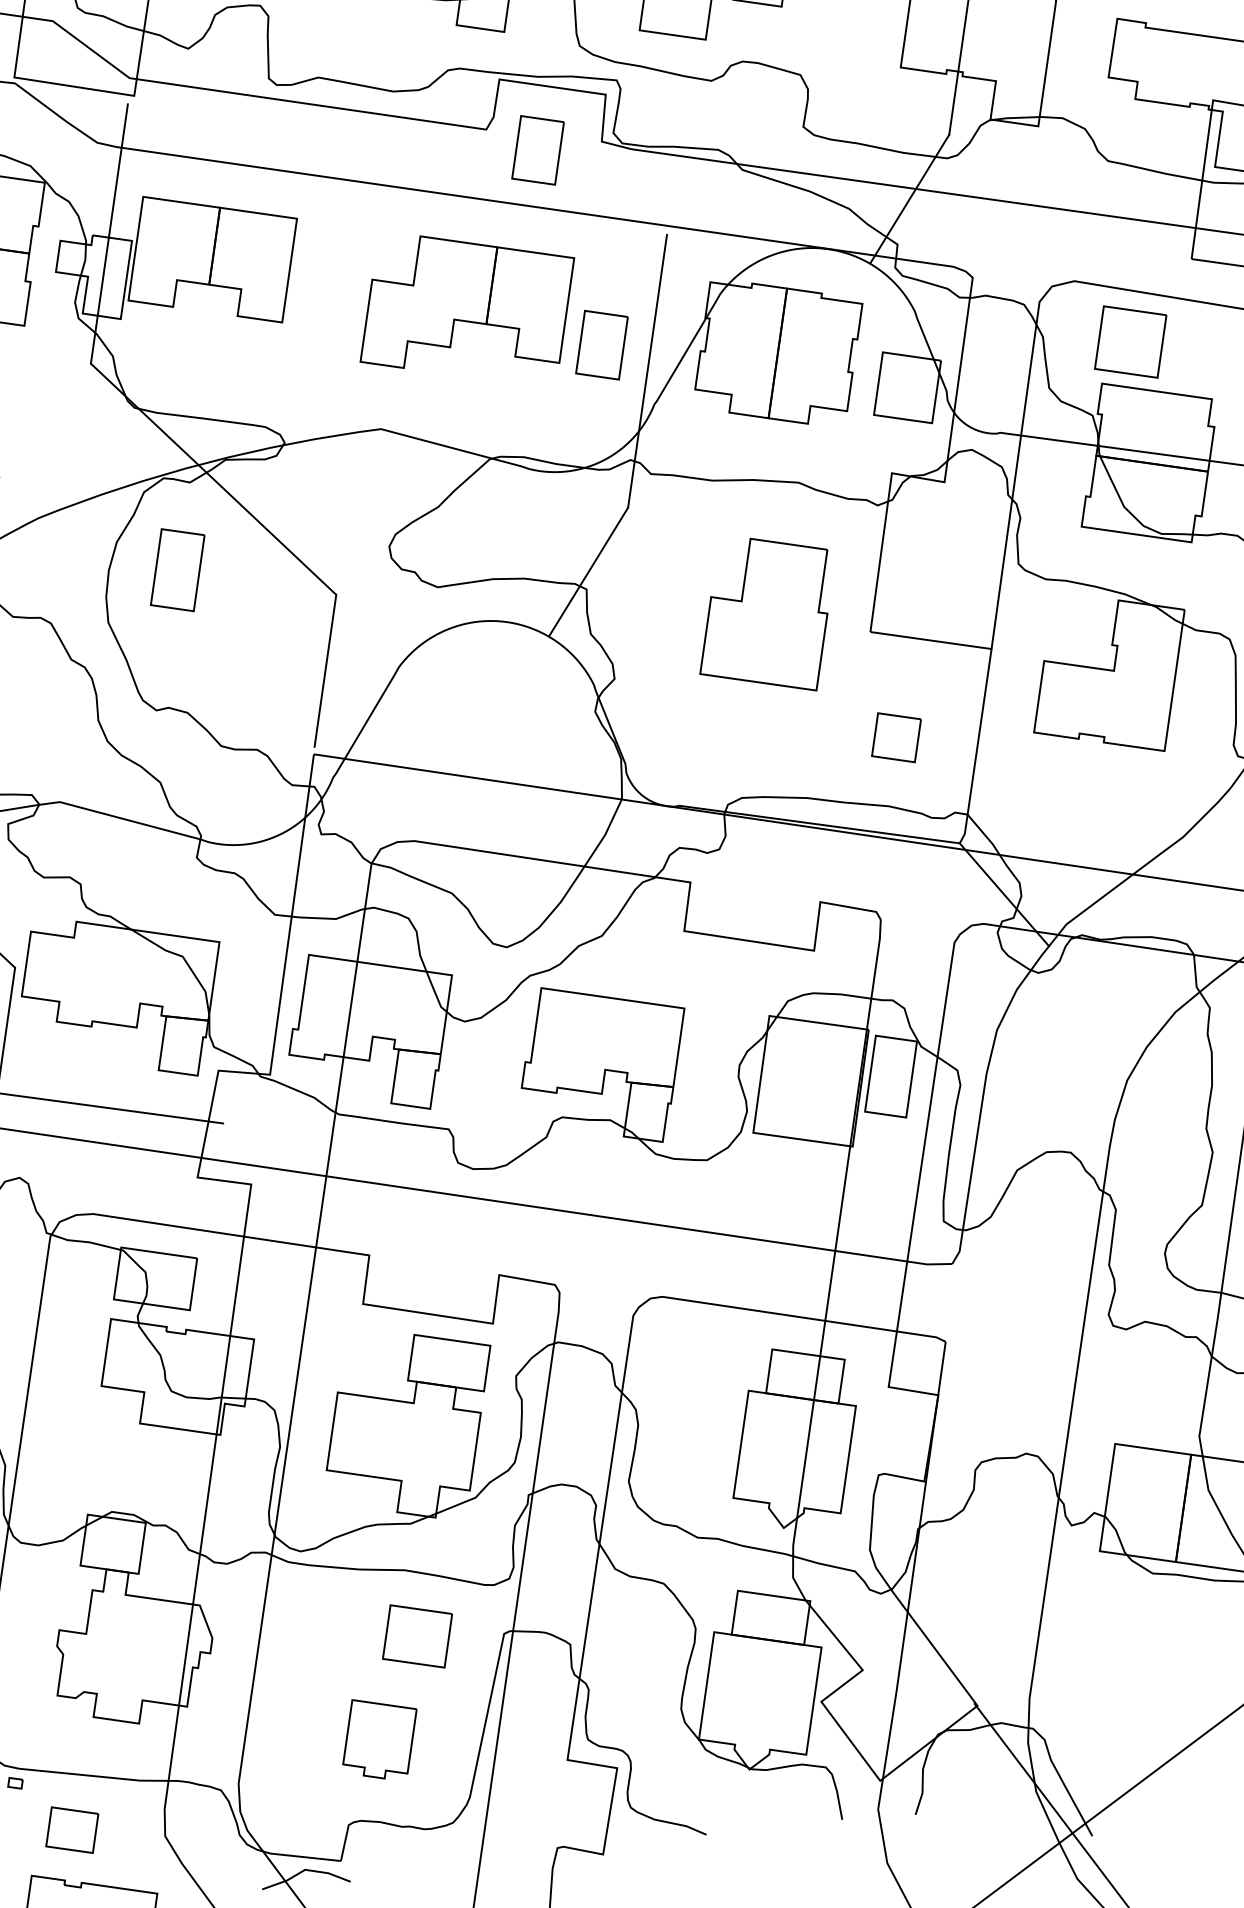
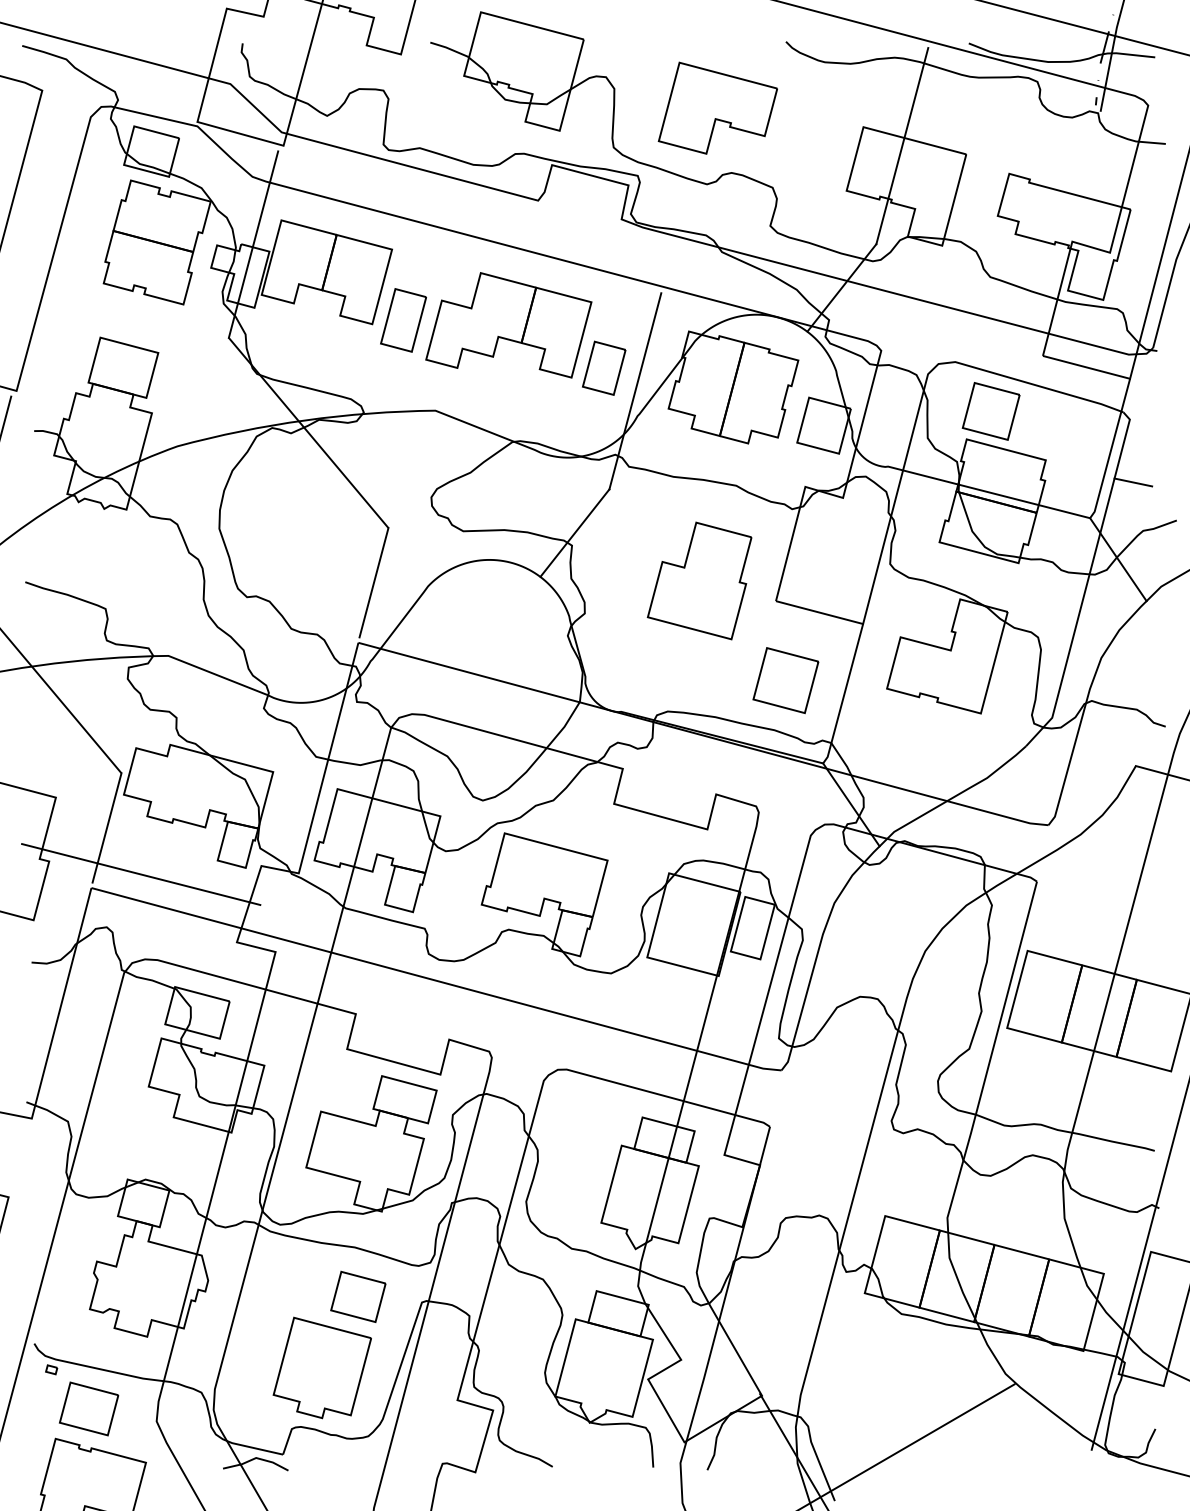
part: (538, 149) -> (574, 219), removed
part: (177, 570) -> (403, 320), moved
part: (895, 737) -> (785, 680), size x1.67
part: (378, 1737) -> (321, 1367), size x1.67
part: (72, 1829) -> (89, 1408), size x1.43

